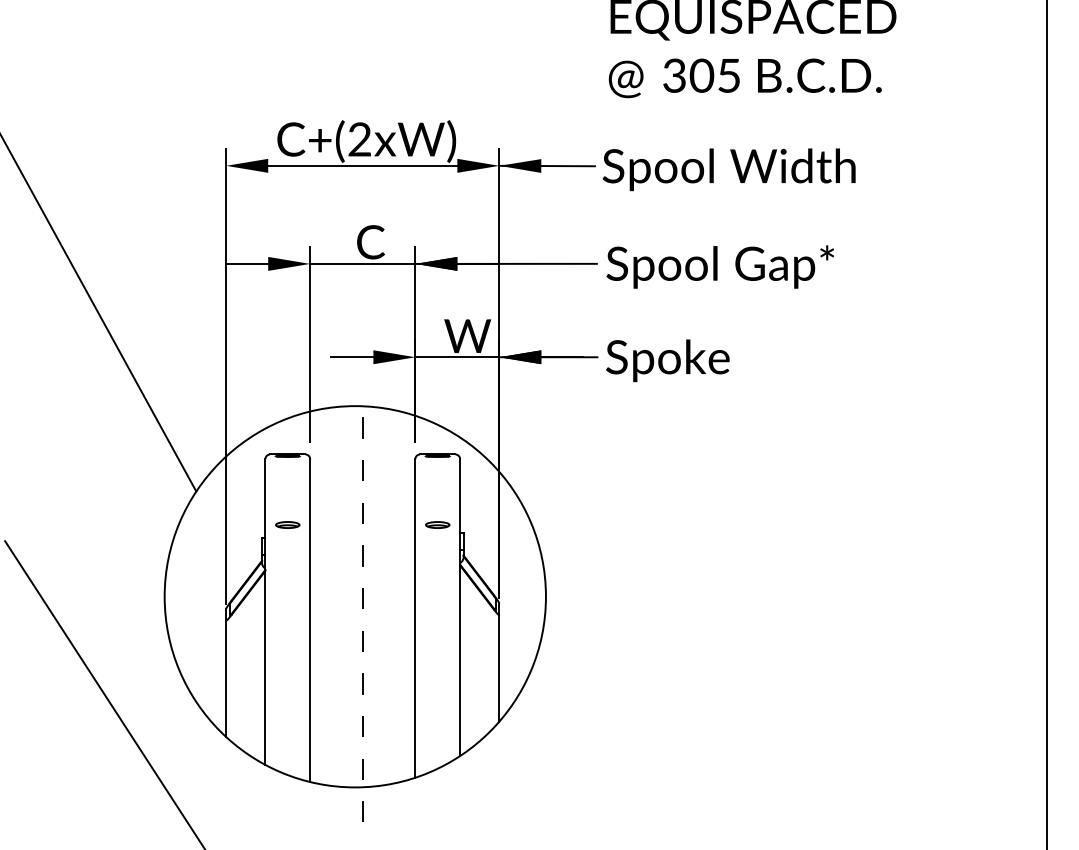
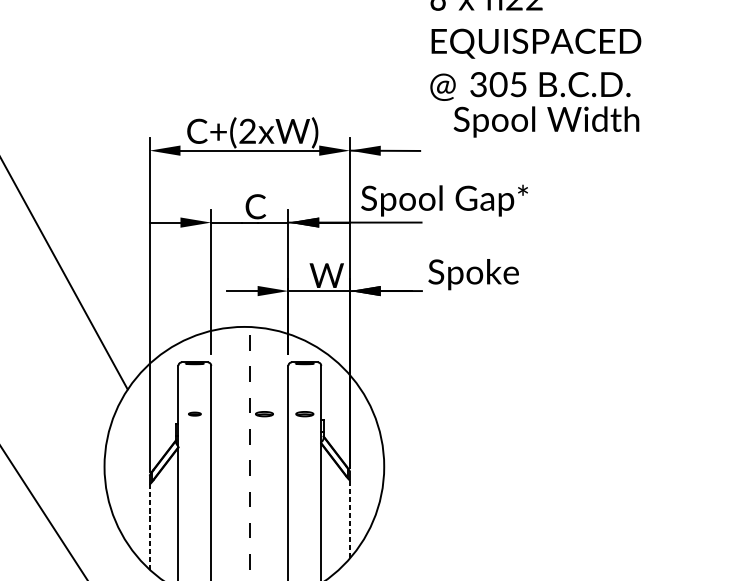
text: (728, 169) -> (545, 121), moved
text: (719, 266) -> (444, 200), moved
text: (667, 360) -> (473, 274), moved
part: (287, 524) -> (194, 413), size x0.7
part: (382, 524) -> (264, 413), added
line: (499, 667) -> (350, 518), solid -> dashed
line: (226, 679) -> (149, 527), solid -> dashed

